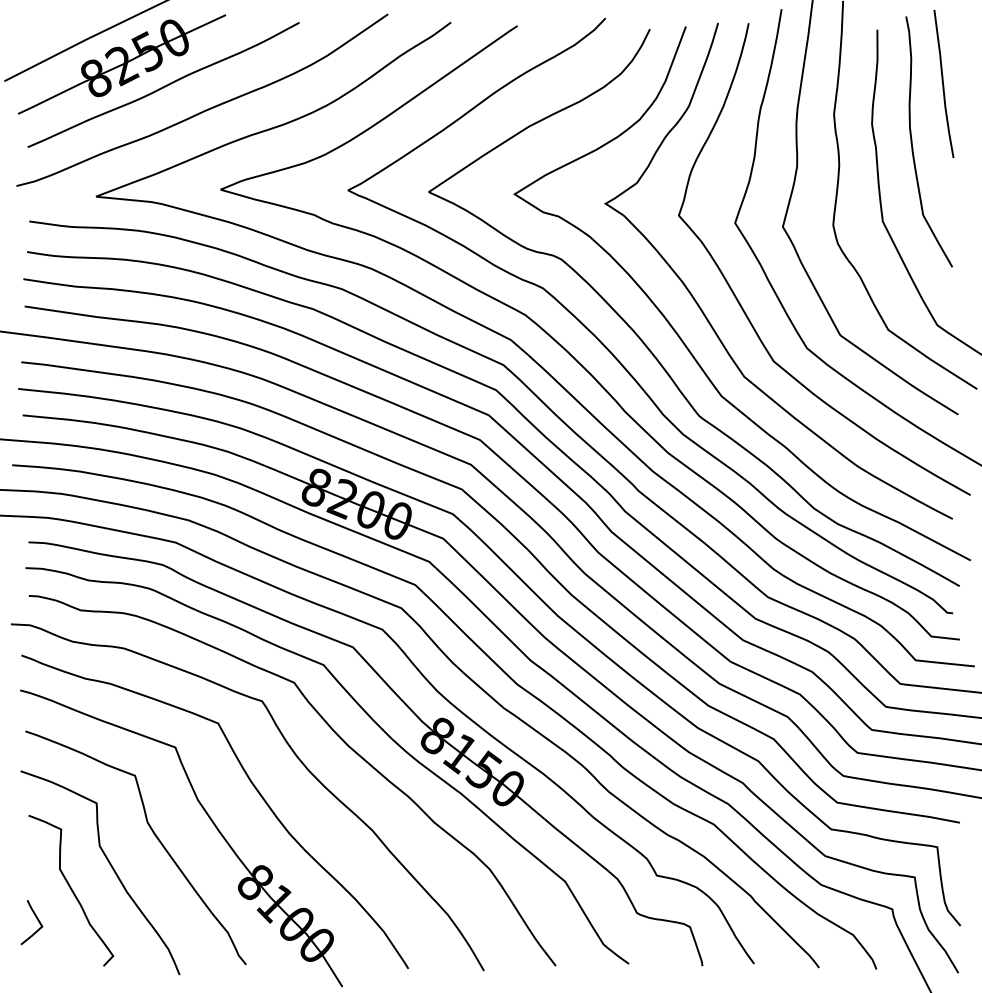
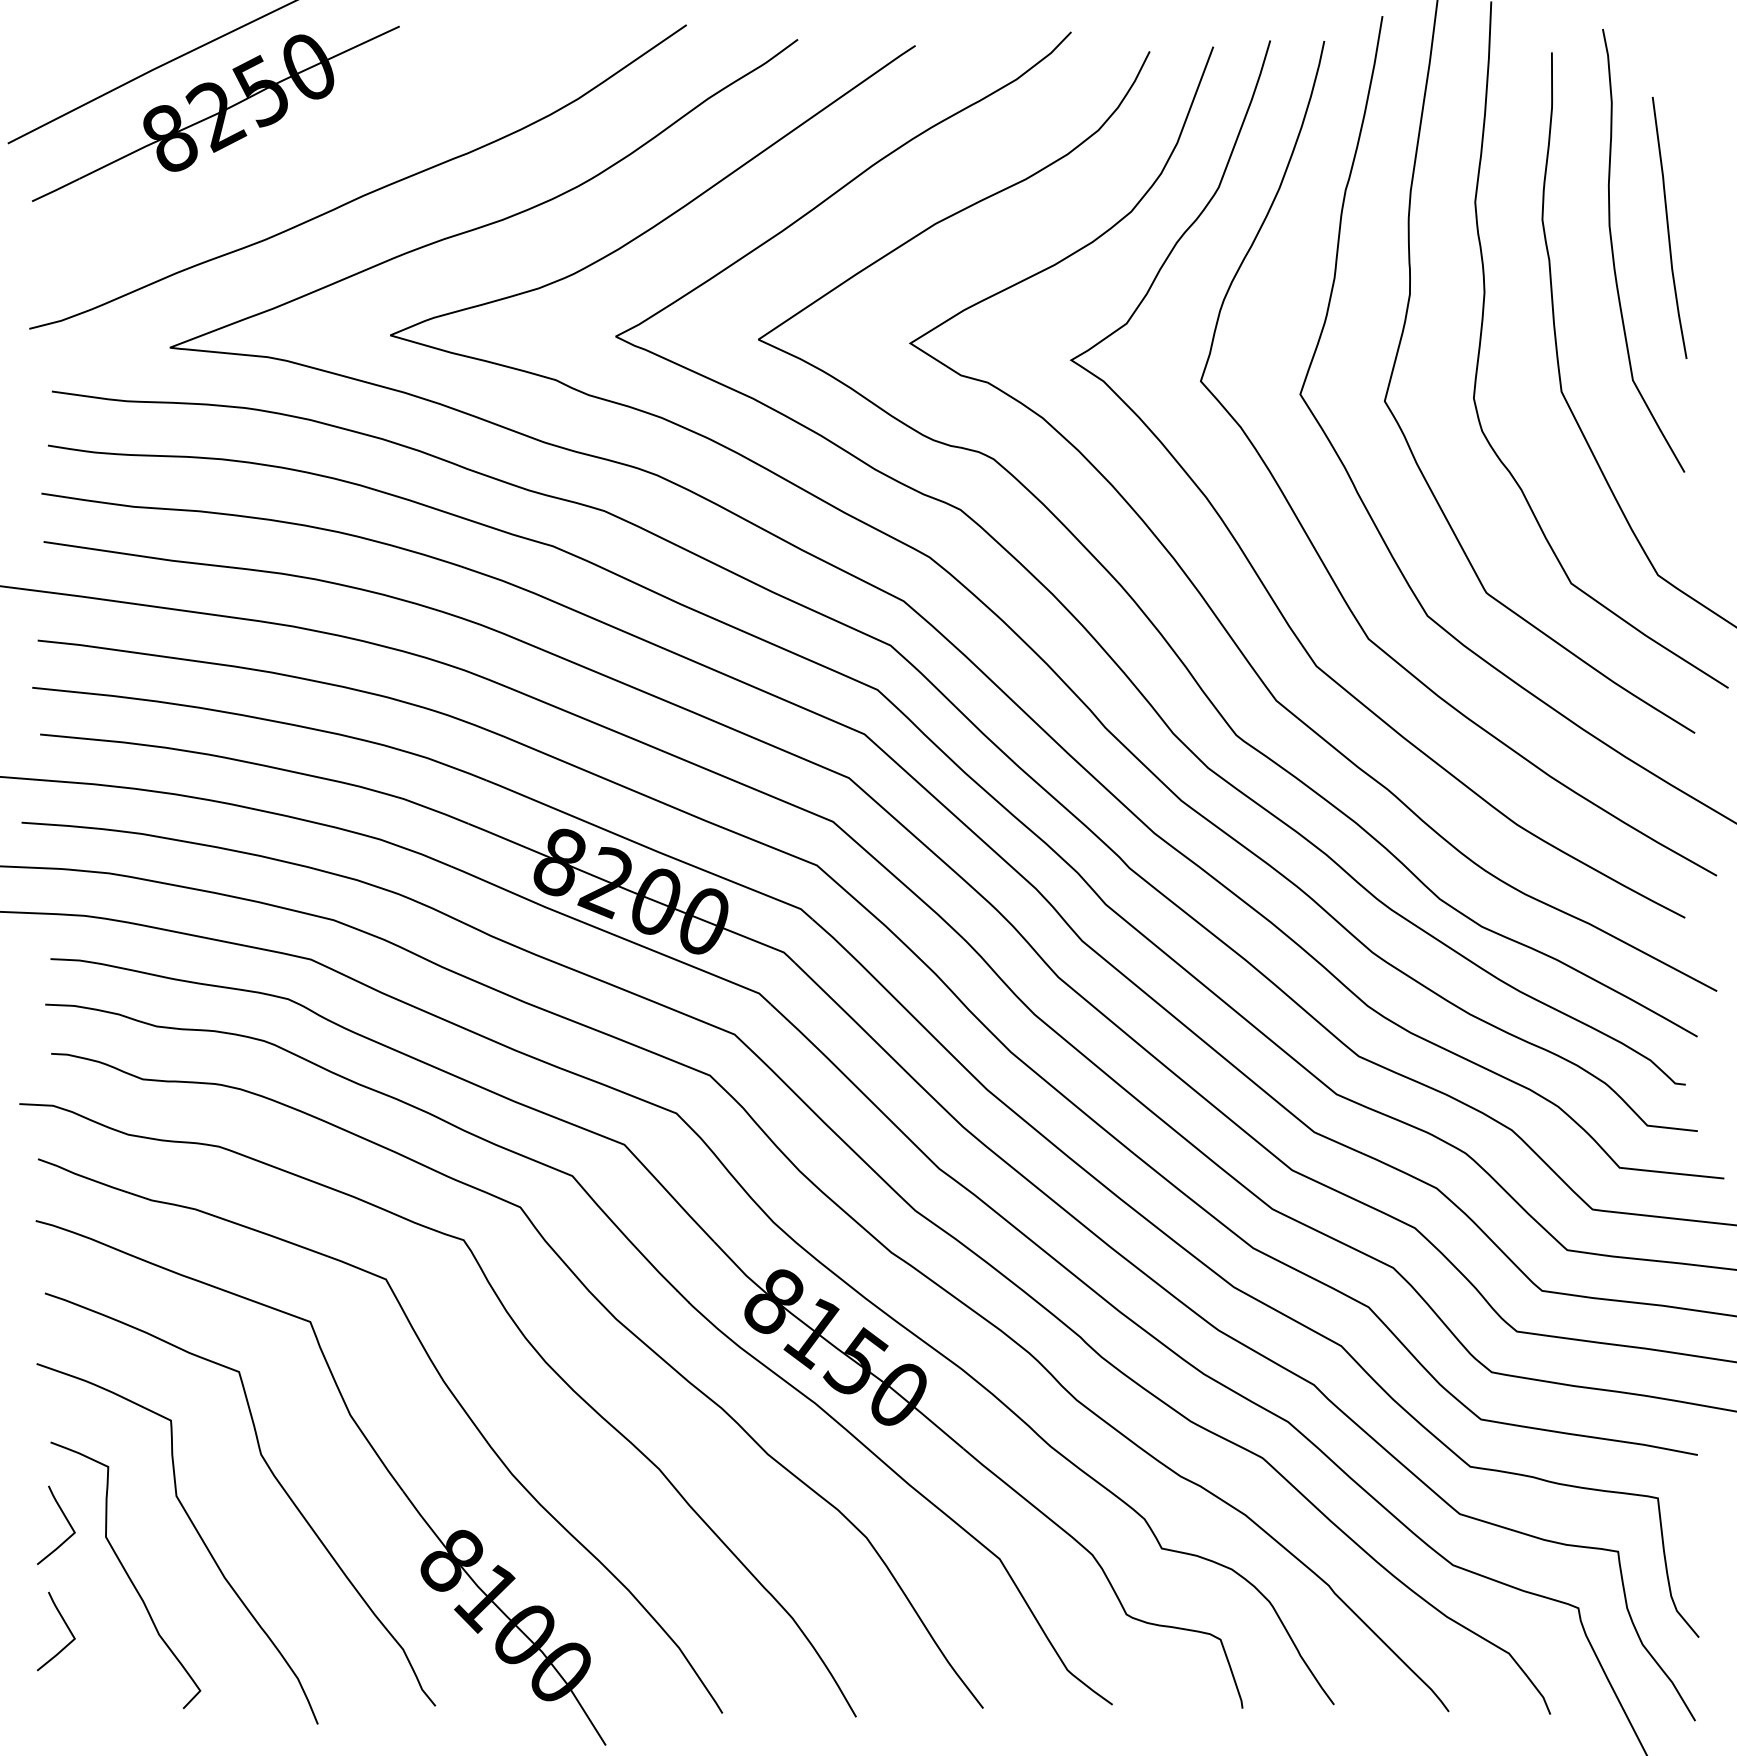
curve: (943, 83) -> (1668, 227), moved
curve: (164, 85) -> (291, 151), removed
curve: (37, 860) -> (66, 1521), added

